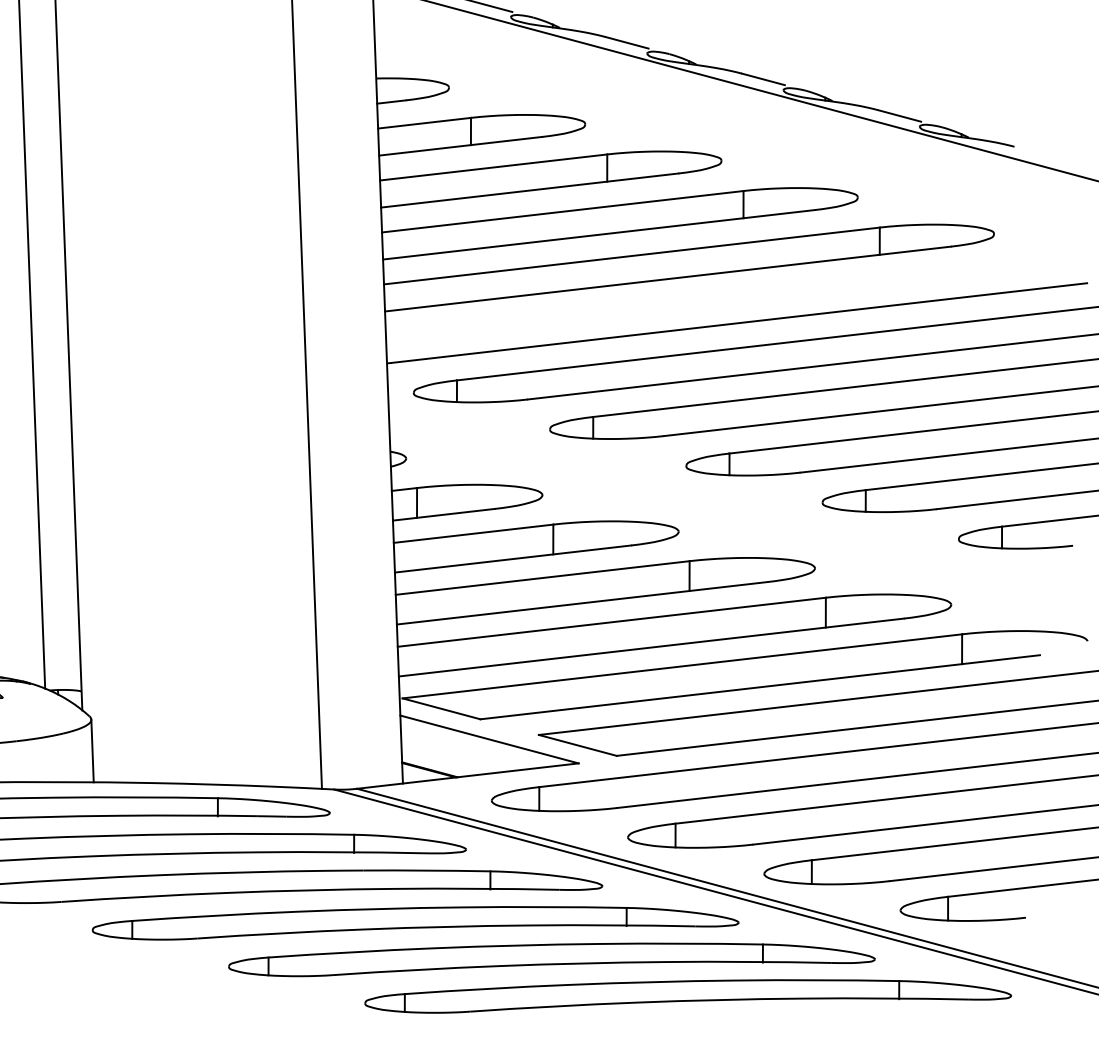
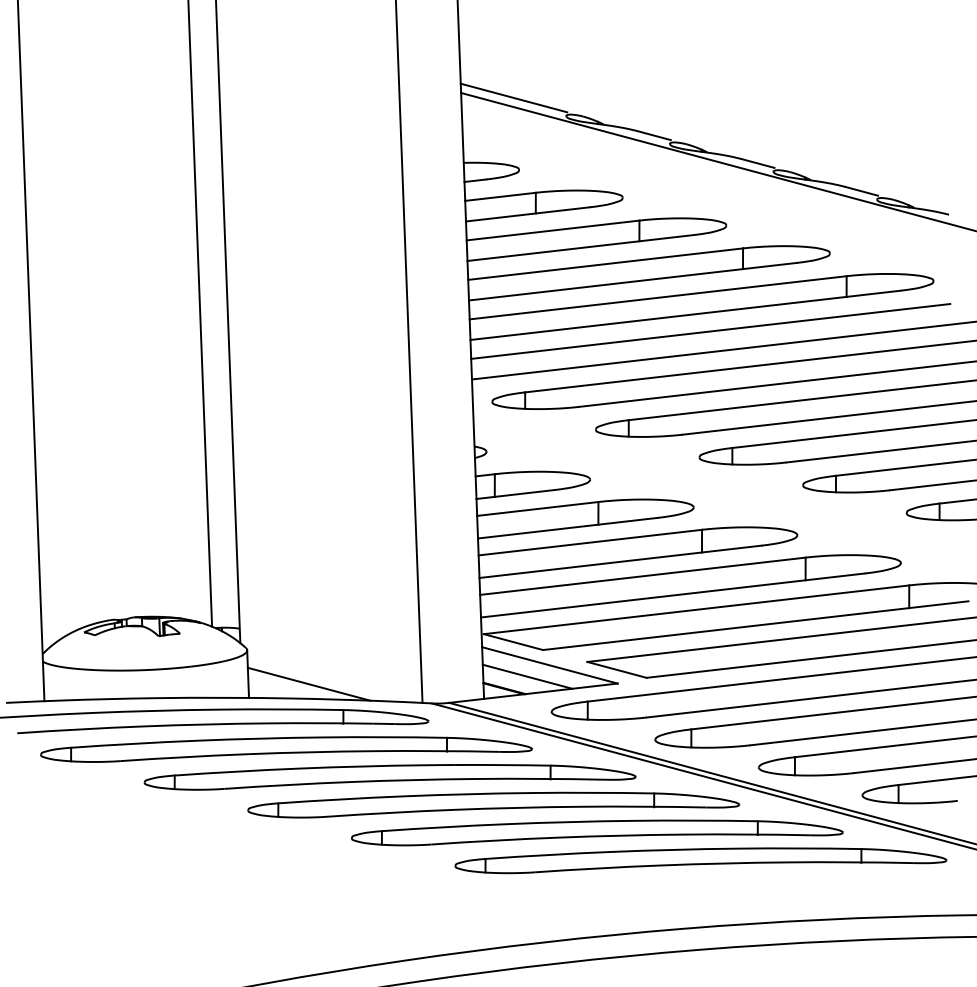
line: (700, 300) -> (710, 331), added
line: (460, 754) -> (527, 676), added
line: (171, 763) -> (308, 683), added

